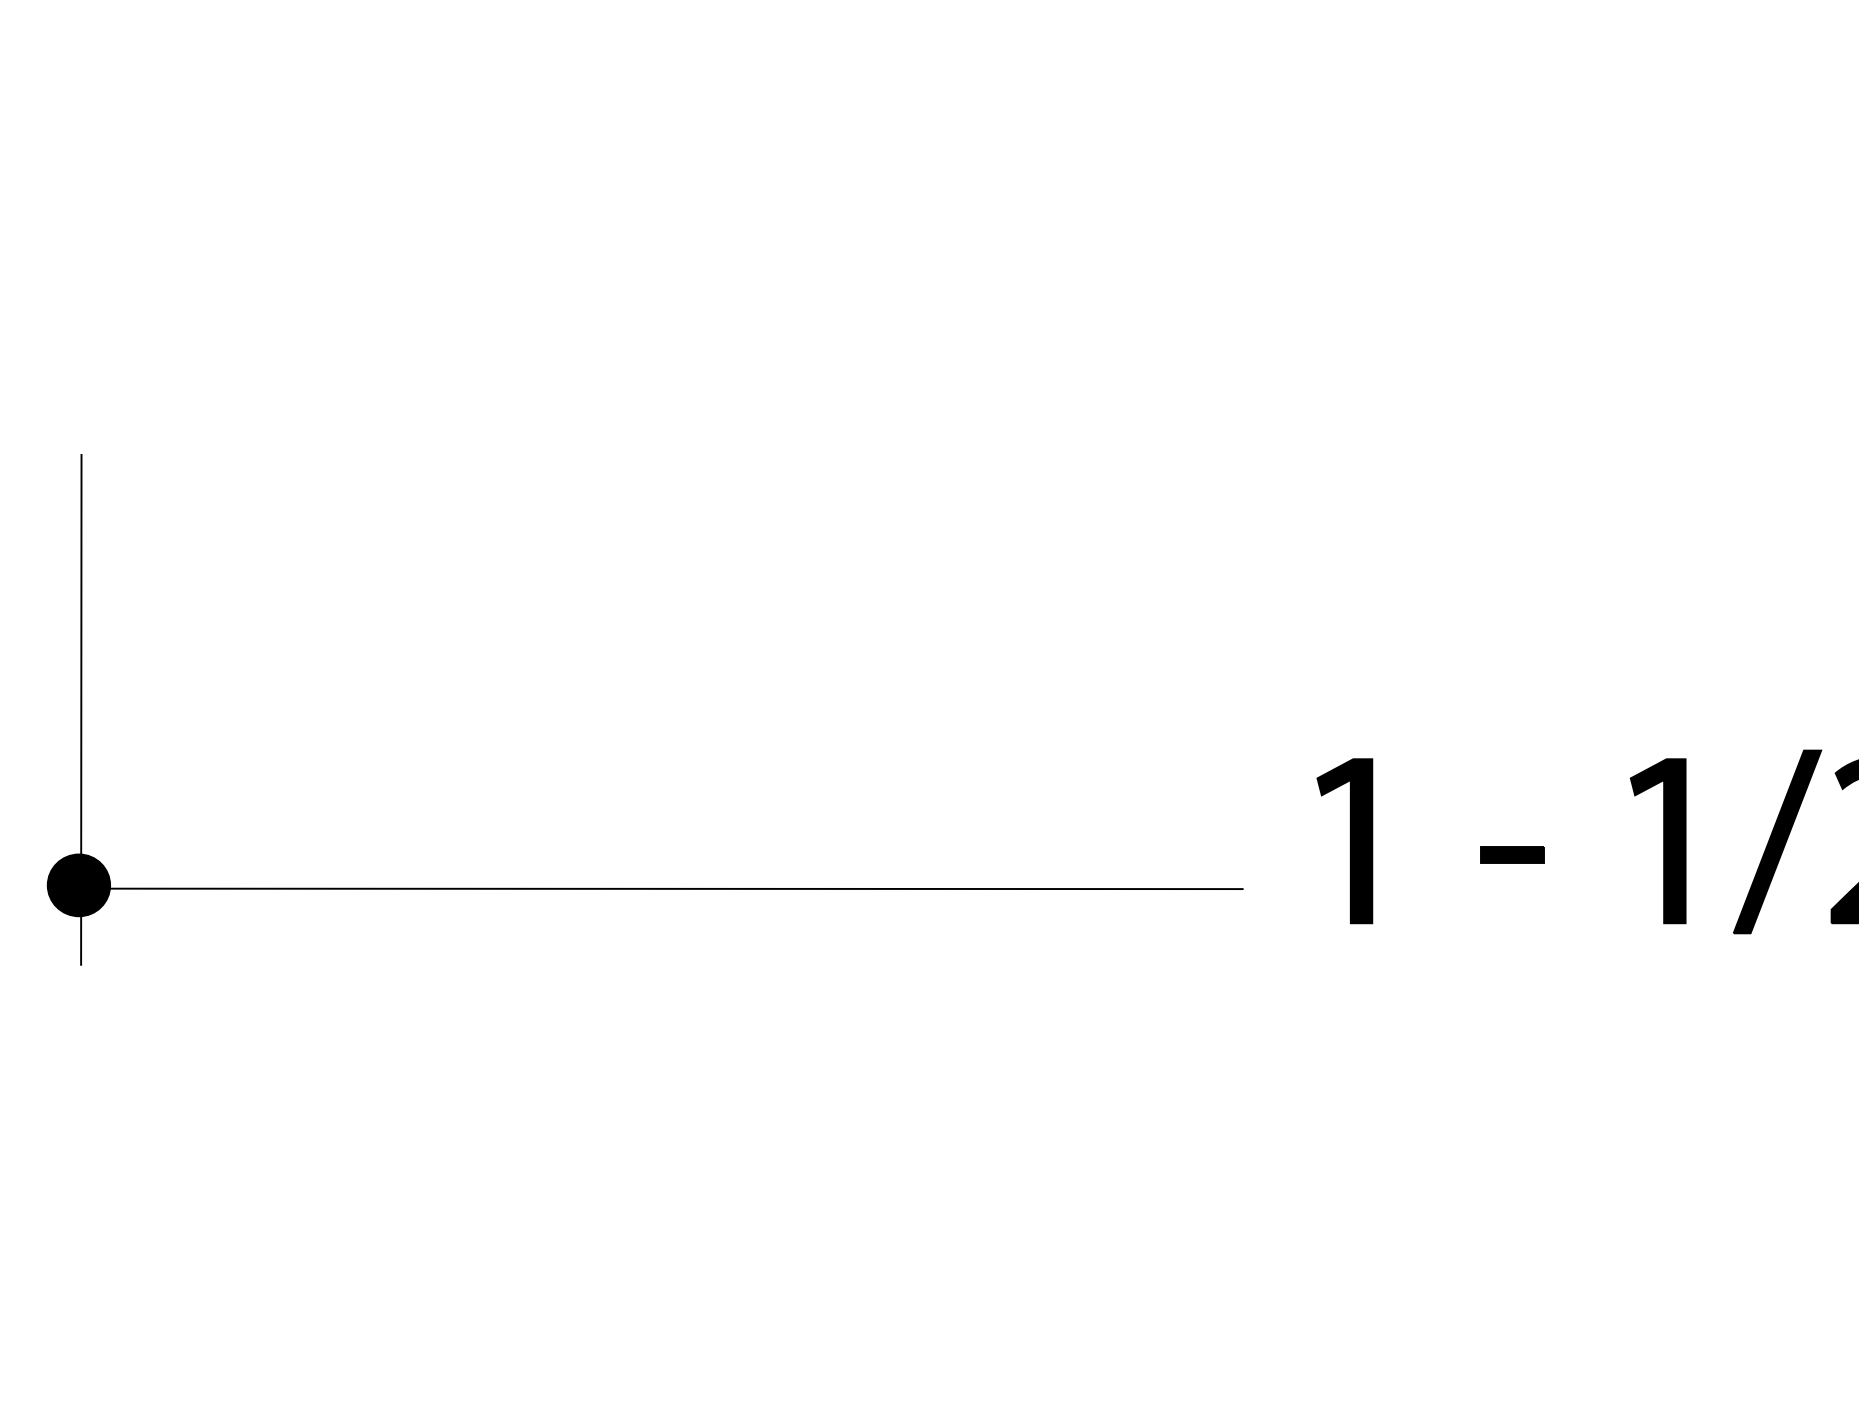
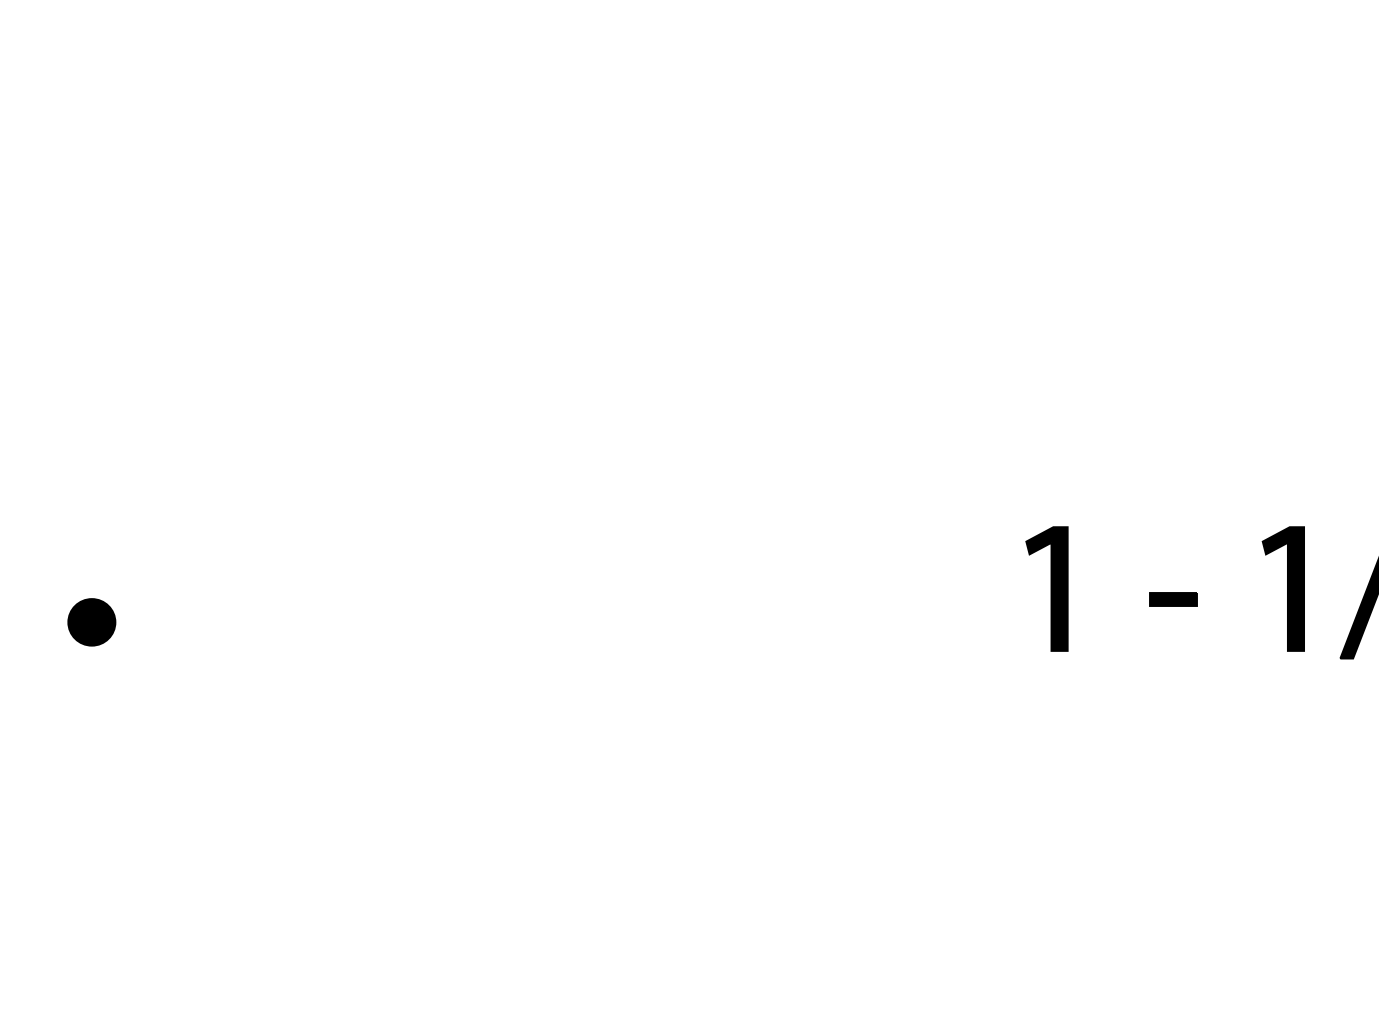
line: (81, 709) -> (93, 489), removed
line: (672, 888) -> (539, 624), removed

